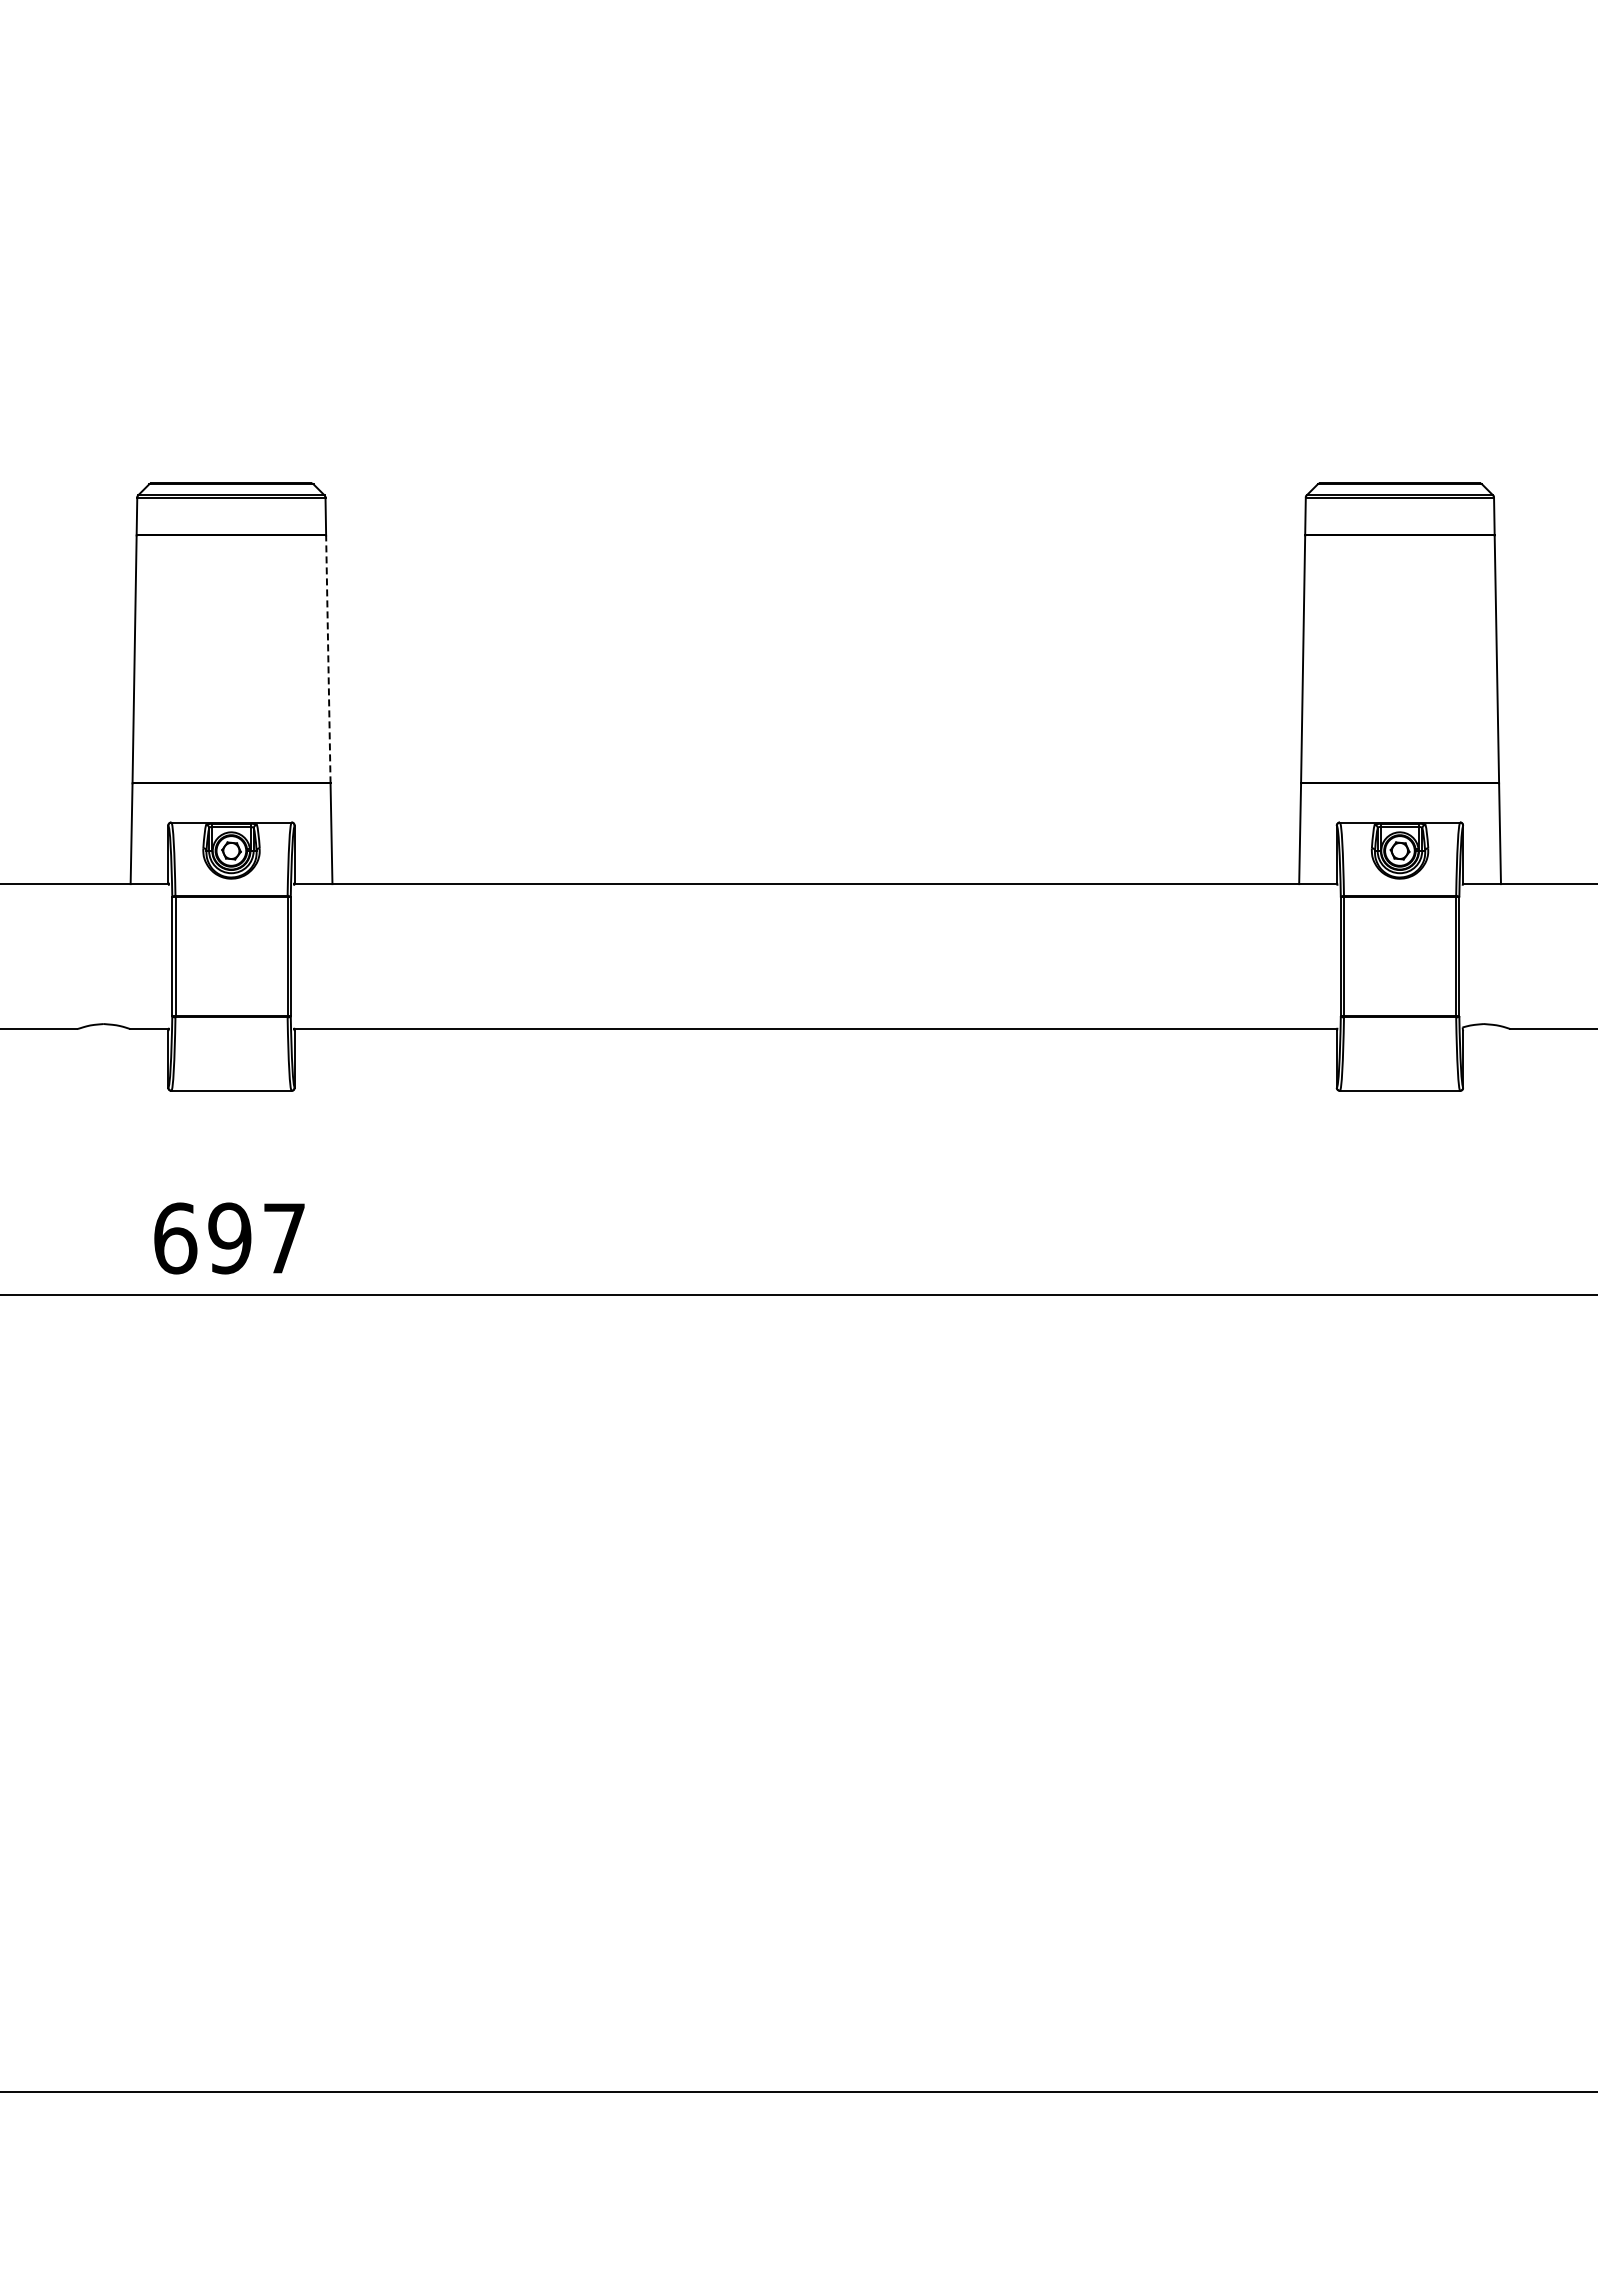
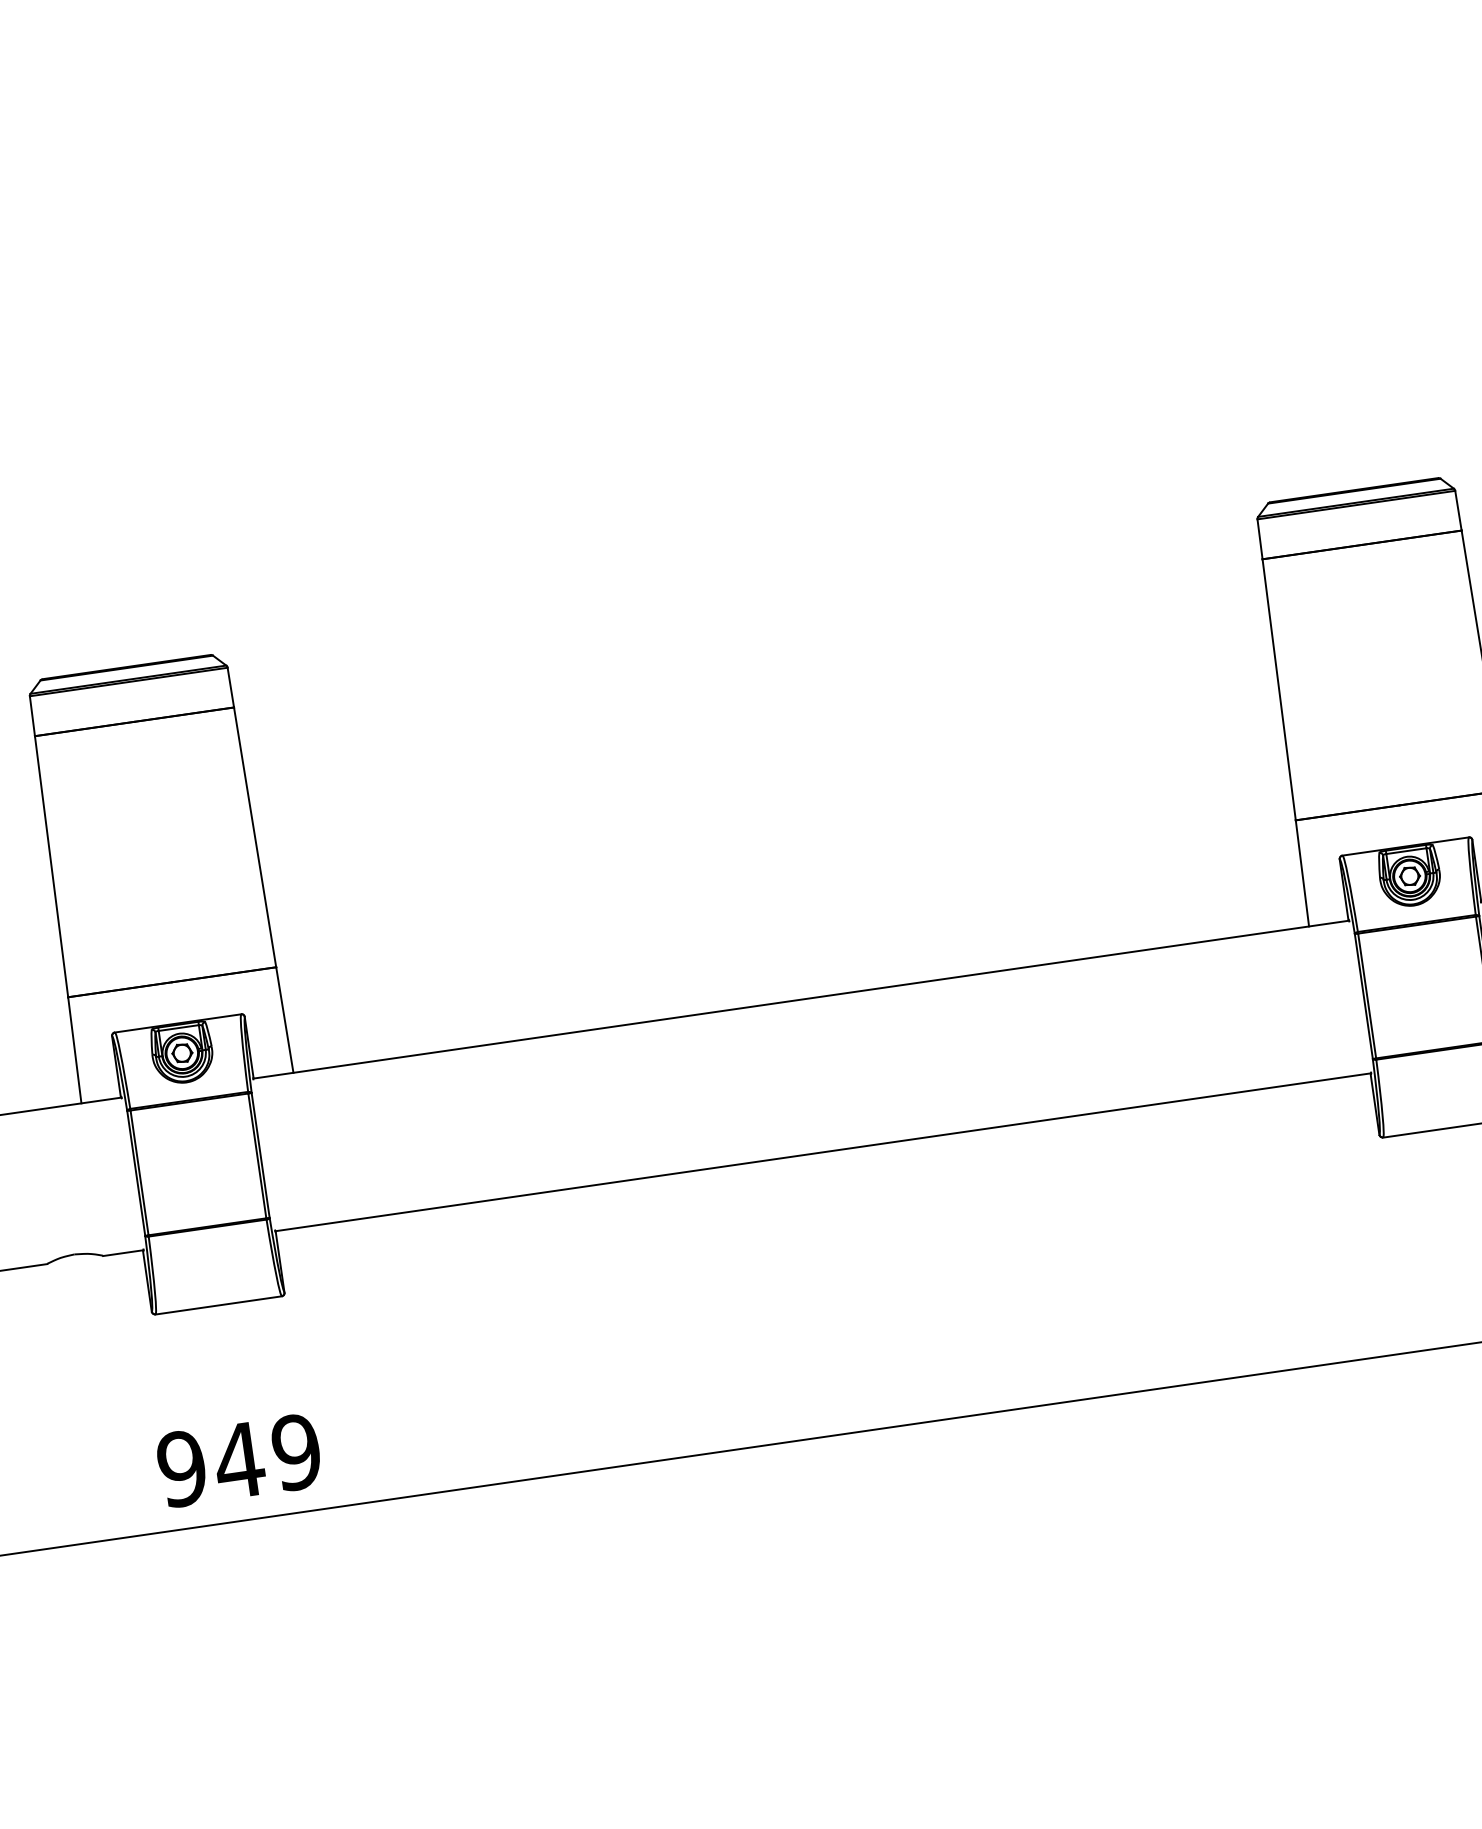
line: (328, 659) -> (255, 837), dashed -> solid
text: (229, 1238) -> (238, 1460), 697 -> 949

